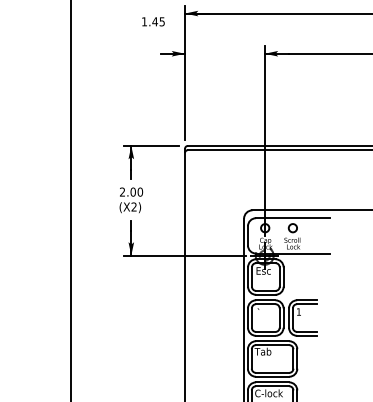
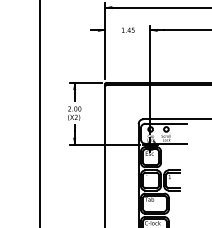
text: (153, 20) -> (128, 29), moved

